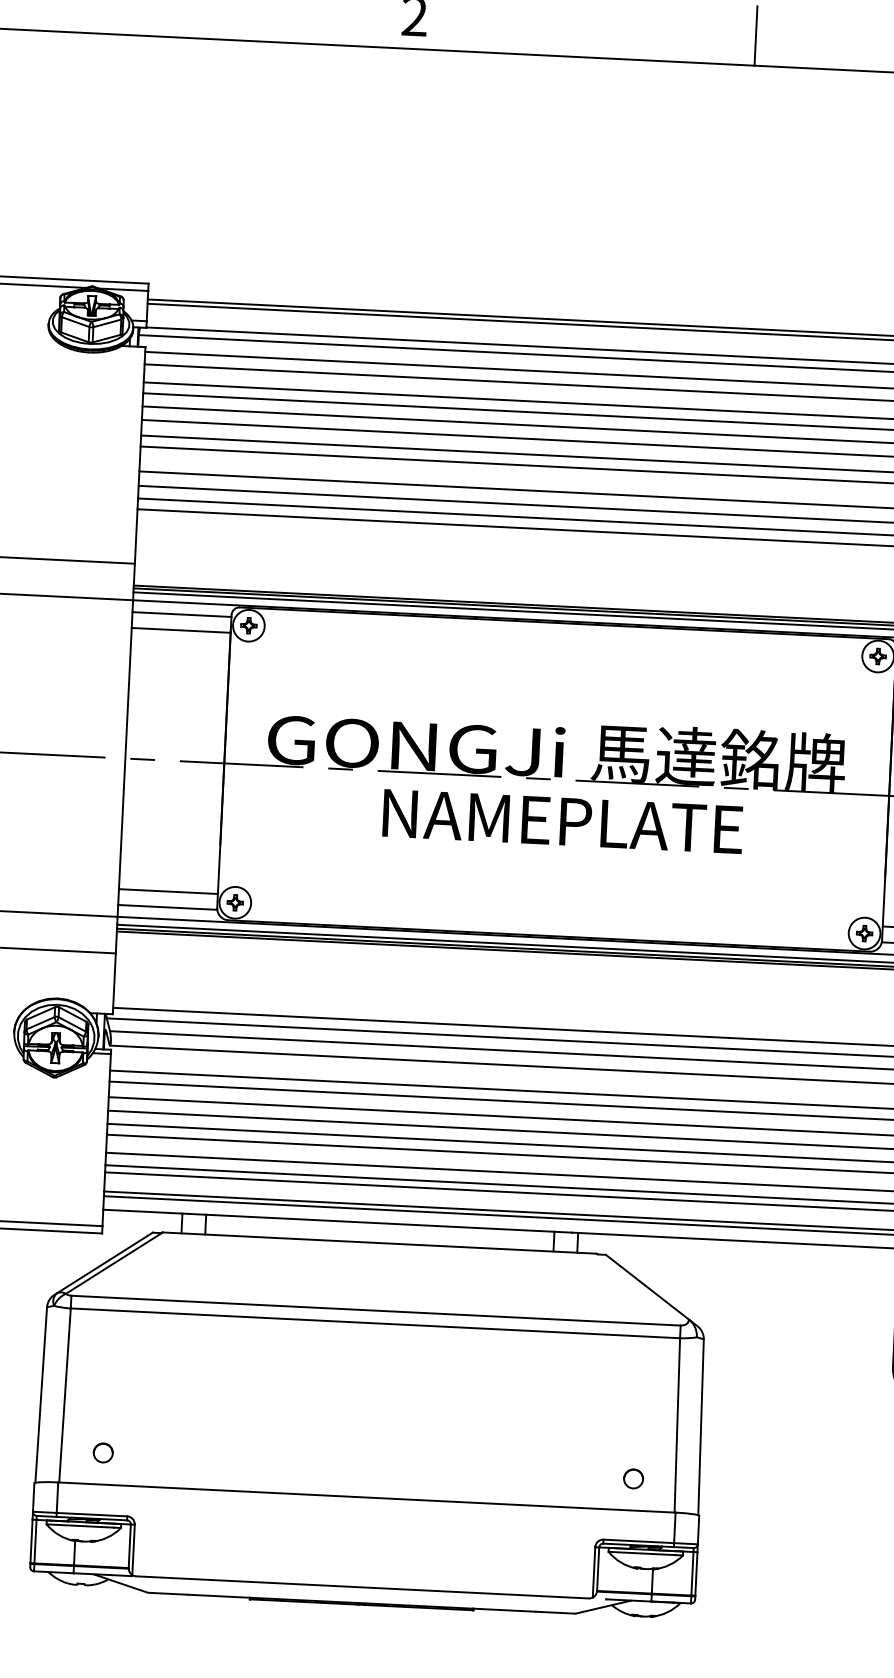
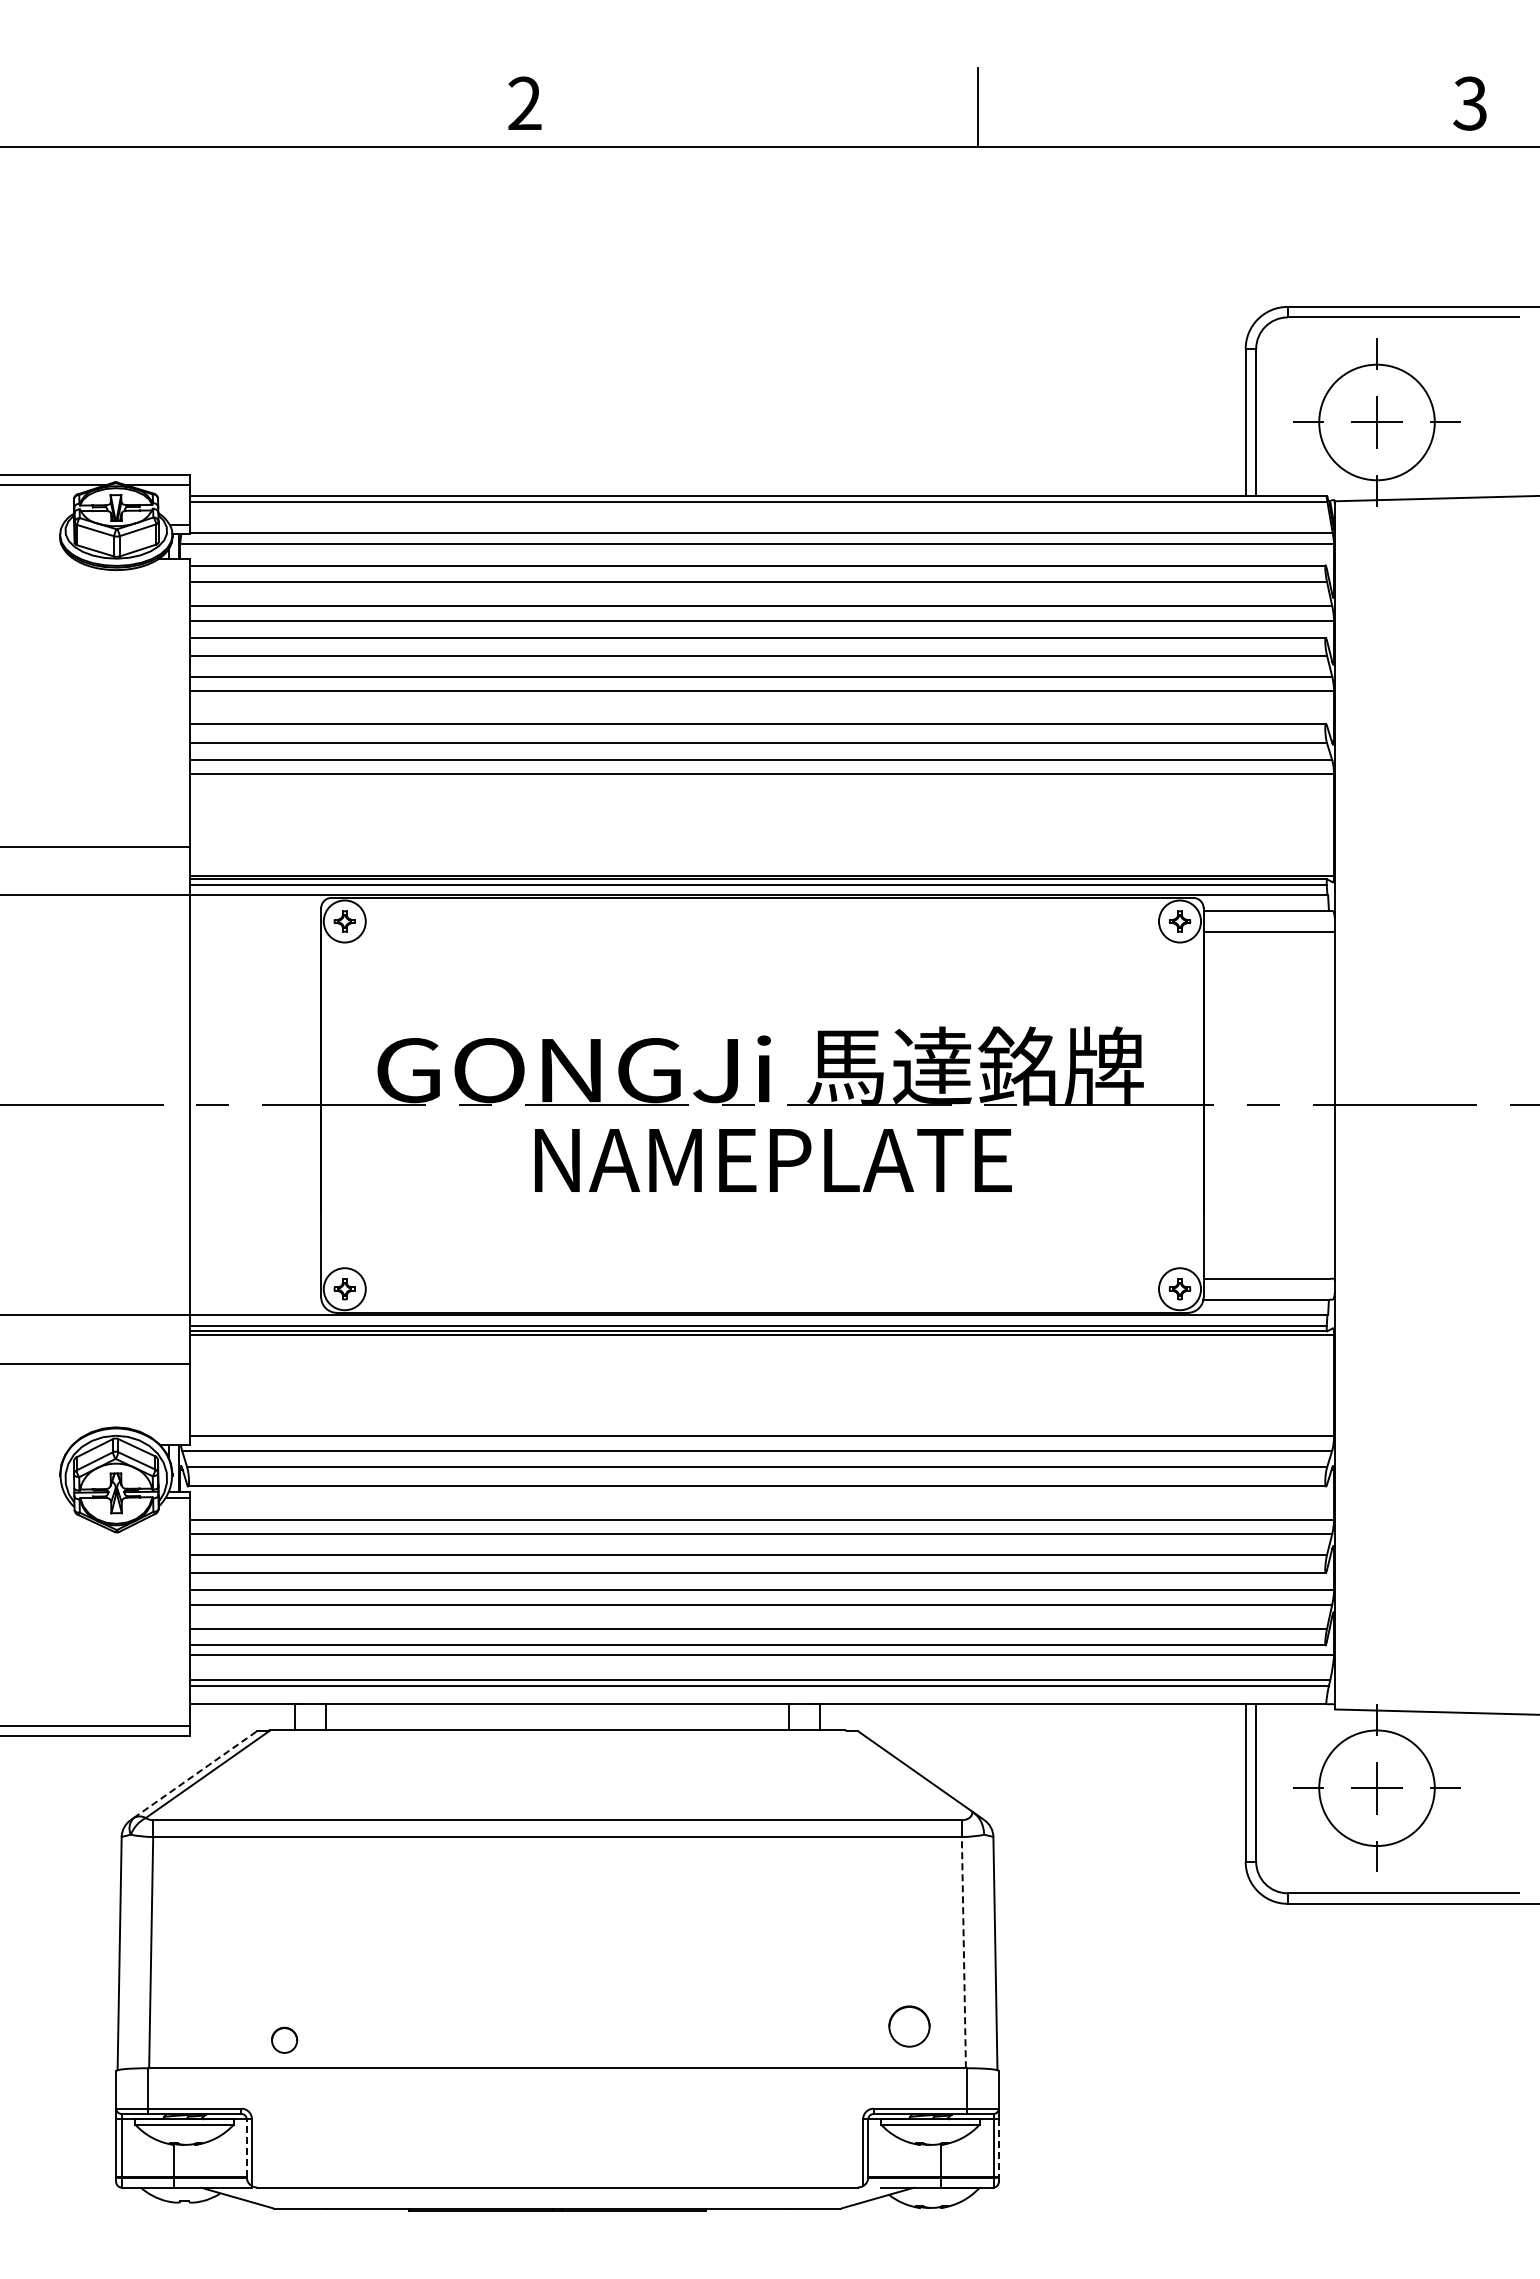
line: (181, 614) -> (255, 911), removed
line: (181, 630) -> (255, 932), removed
line: (168, 891) -> (255, 1278), removed
line: (167, 907) -> (255, 1299), removed
line: (104, 1262) -> (195, 1774), solid -> dashed
line: (677, 1425) -> (963, 1952), solid -> dashed
circle: (103, 1452) -> (284, 2039), moved
circle: (633, 1478) -> (909, 2025), size x1.6
line: (129, 1546) -> (246, 2148), solid -> dashed
line: (696, 1574) -> (998, 2148), solid -> dashed

